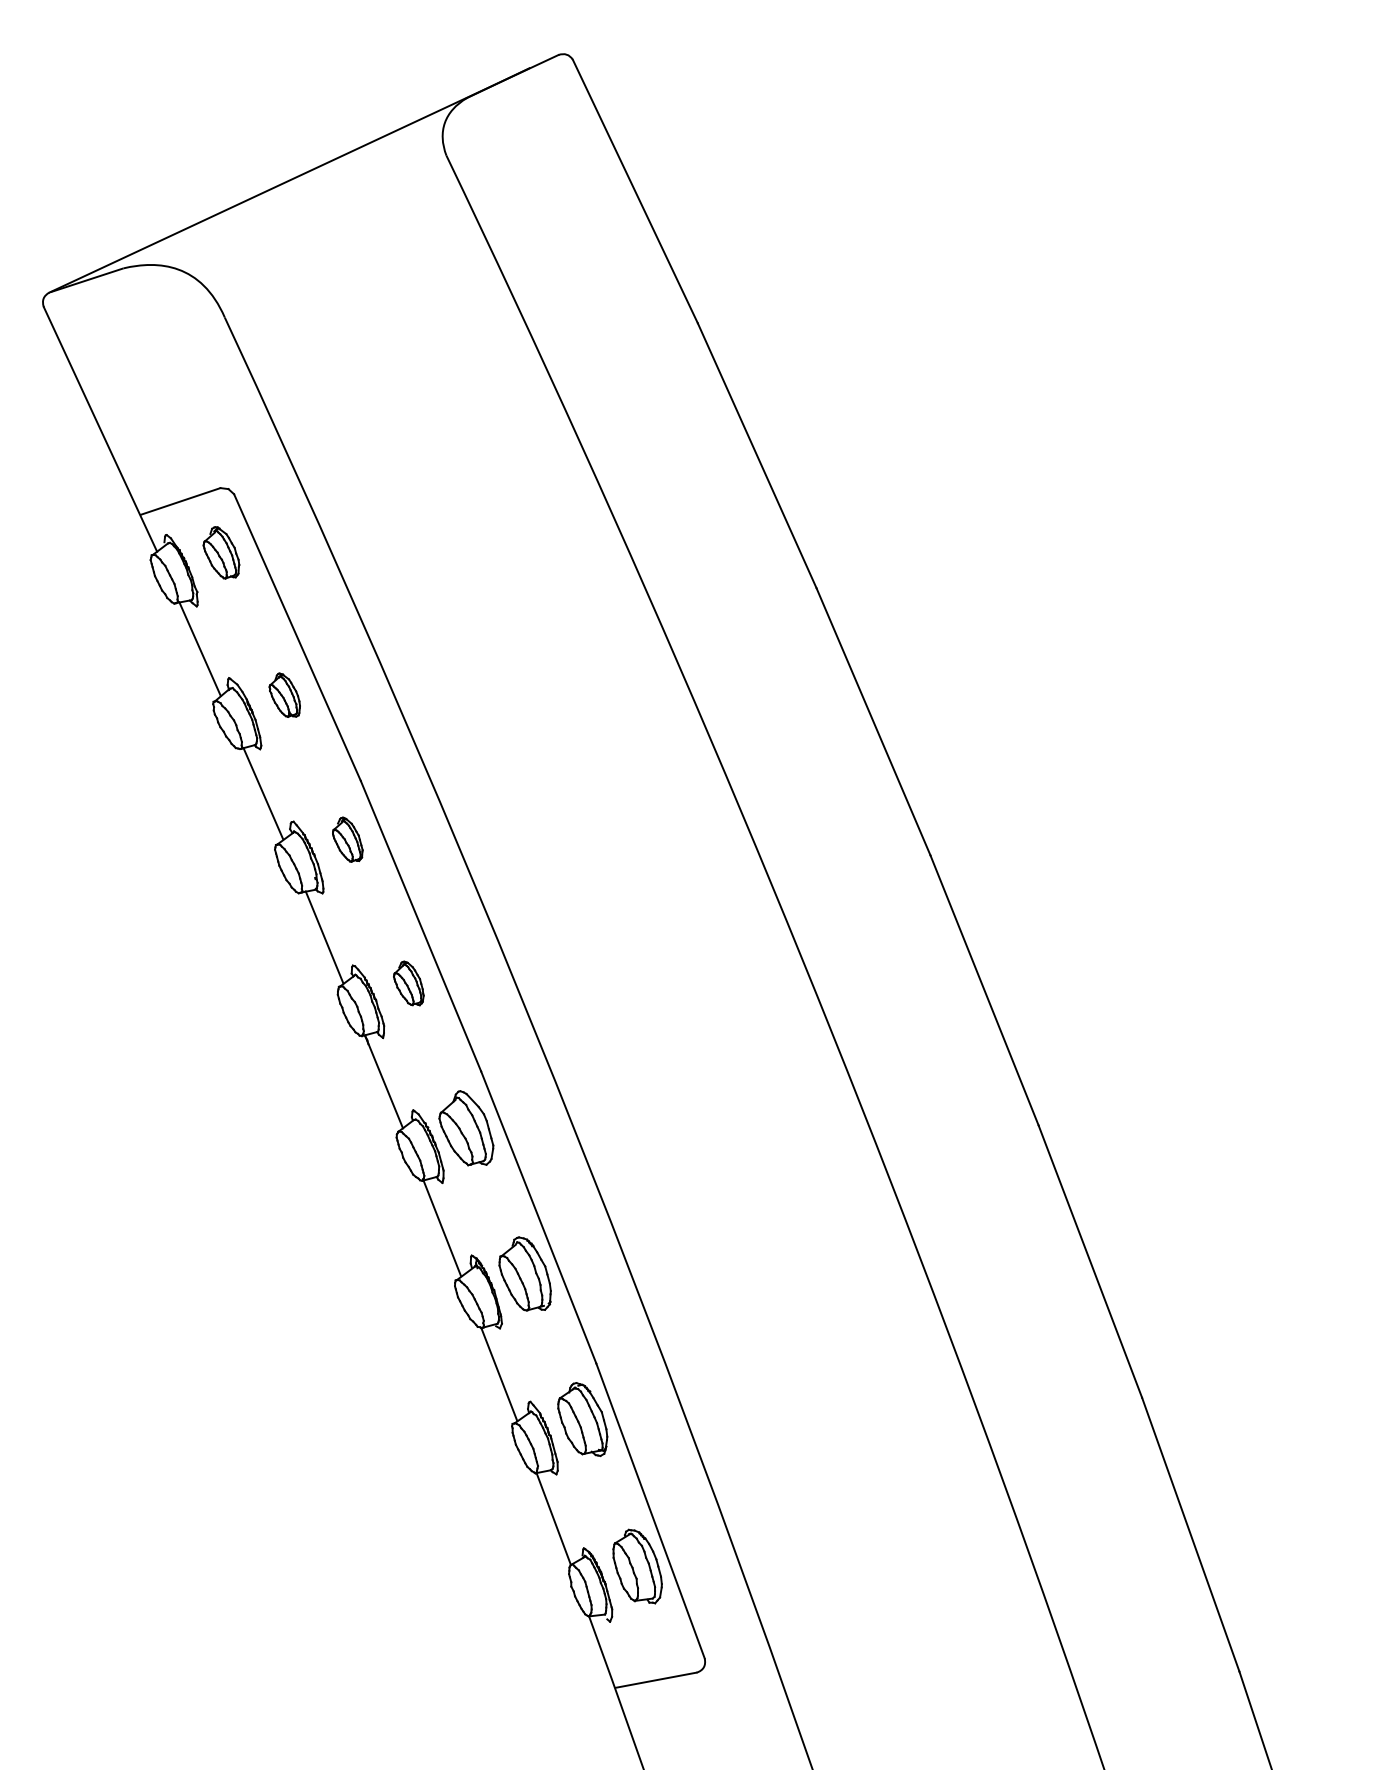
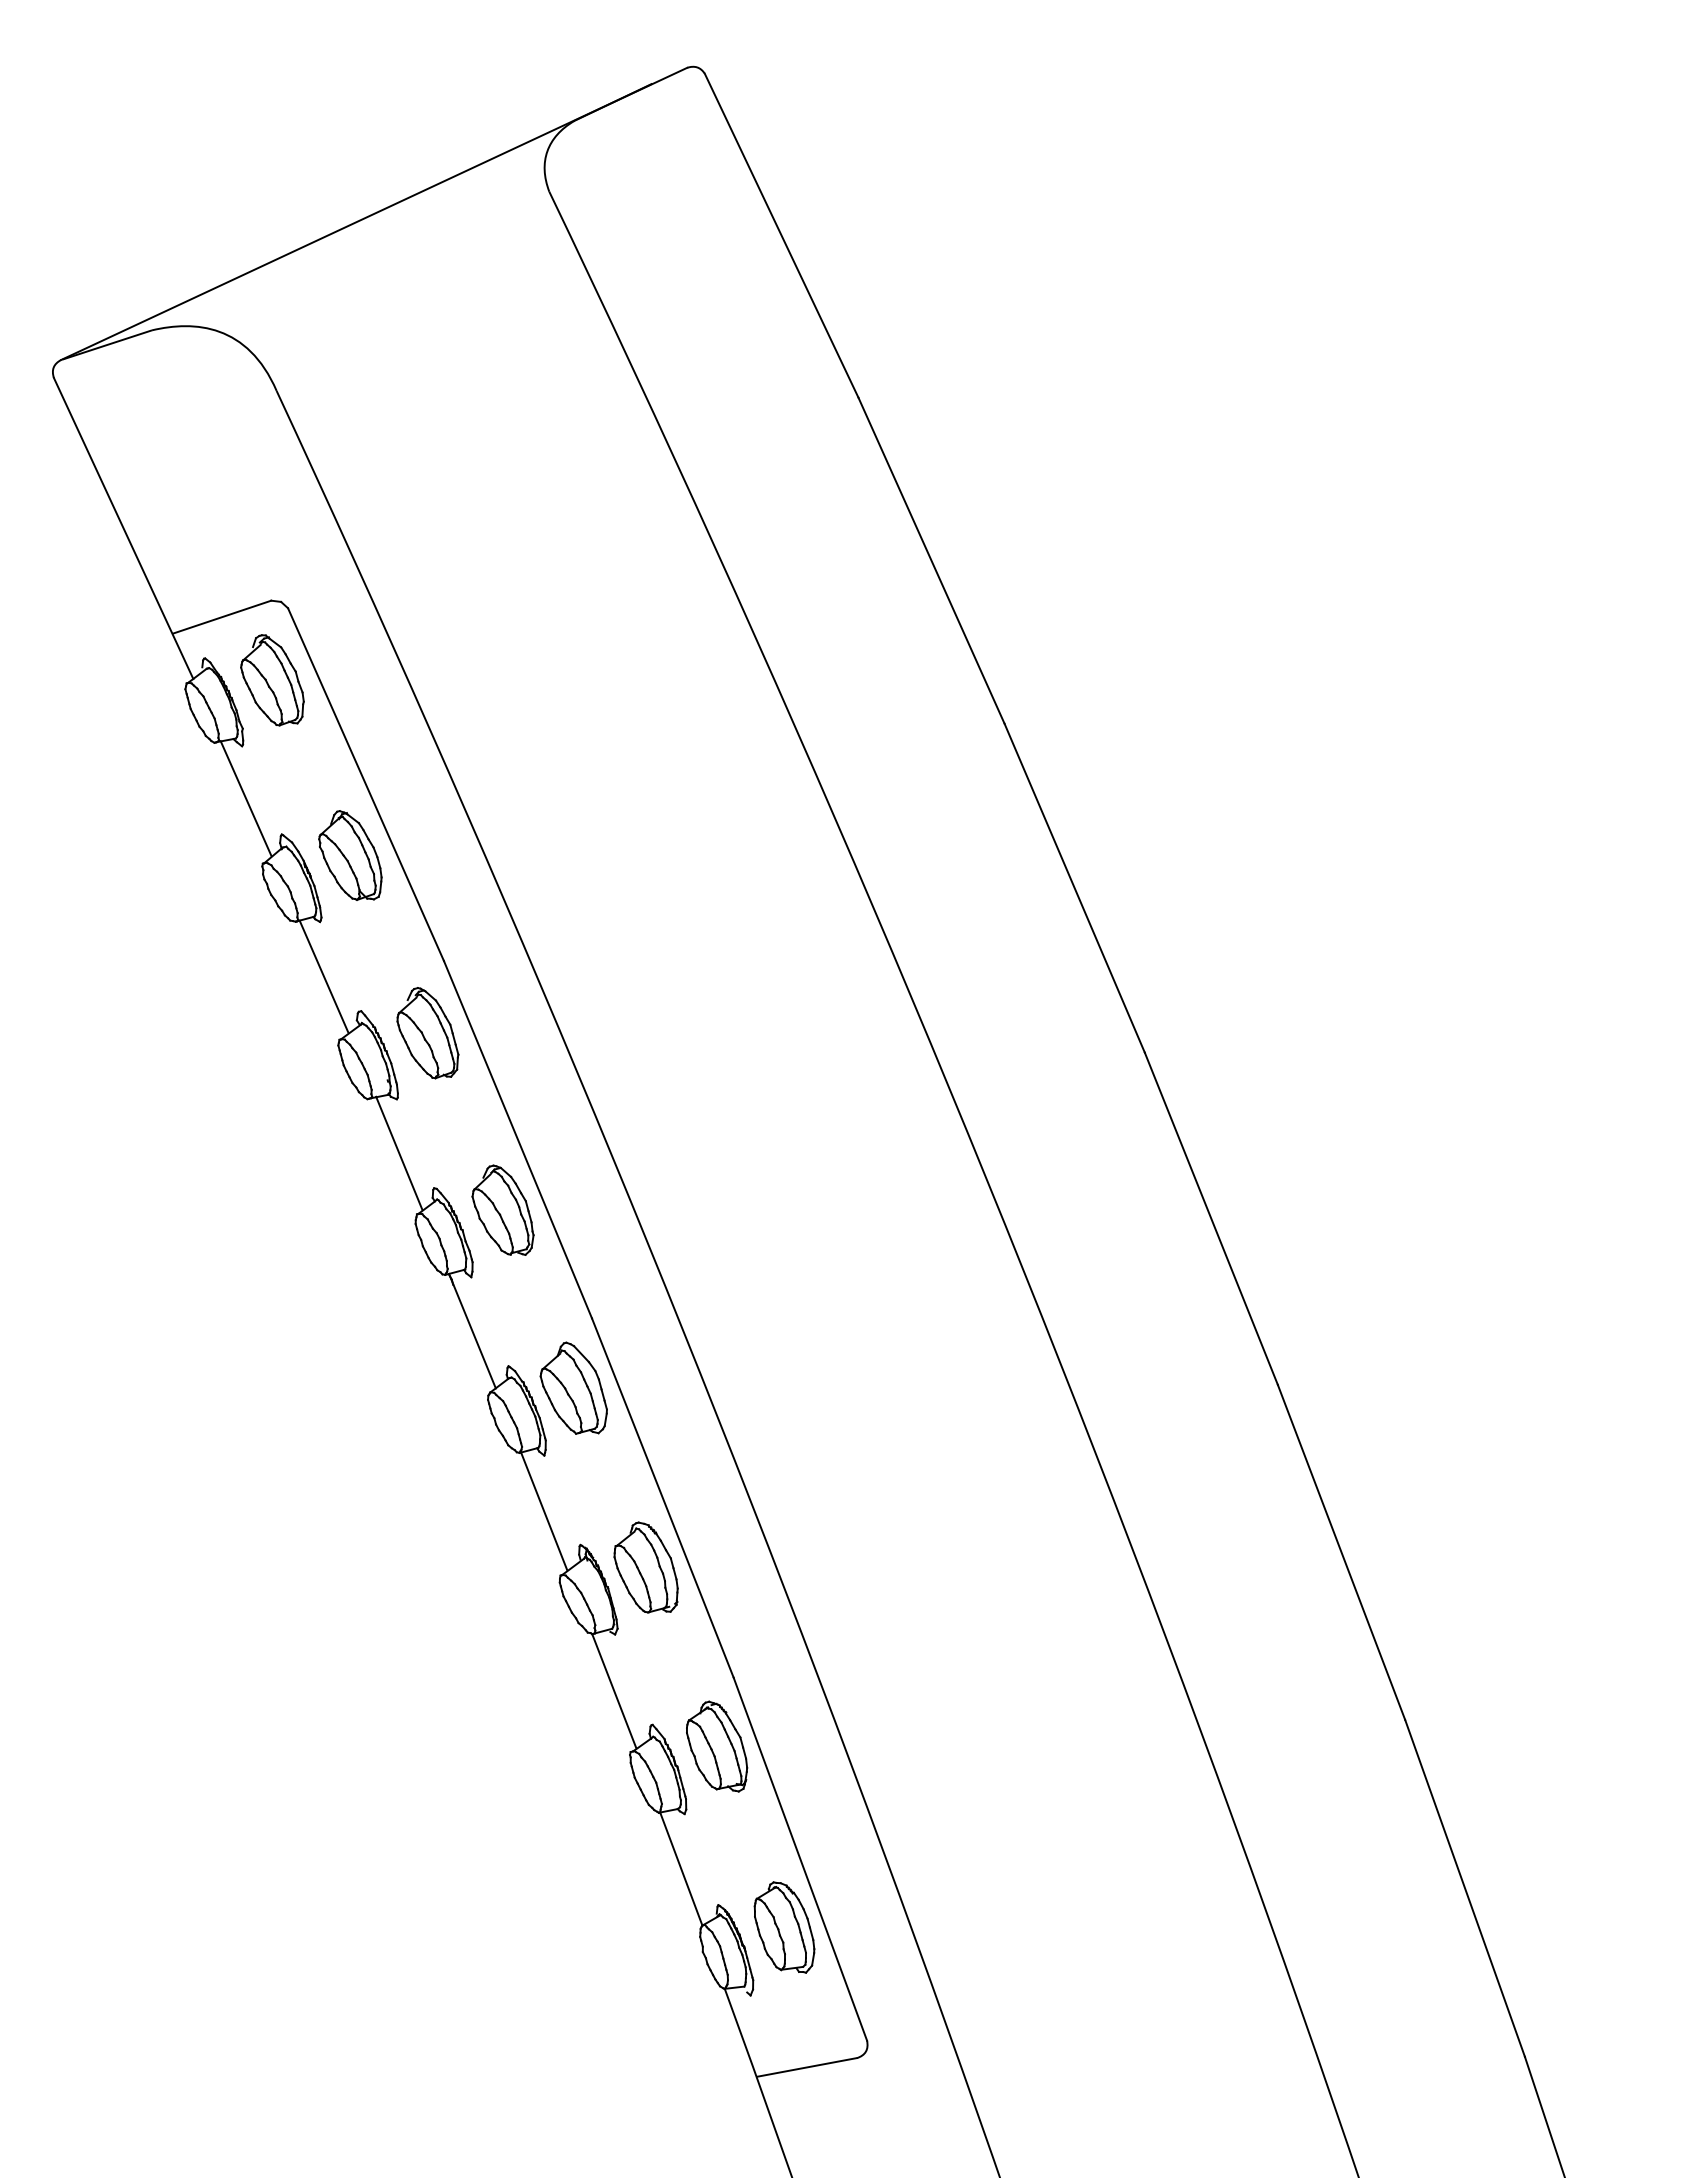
part: (221, 552) -> (272, 680), size x1.43
part: (284, 695) -> (350, 855), size x1.67
part: (347, 839) -> (427, 1033), size x1.67
part: (408, 982) -> (502, 1209), size x1.67

